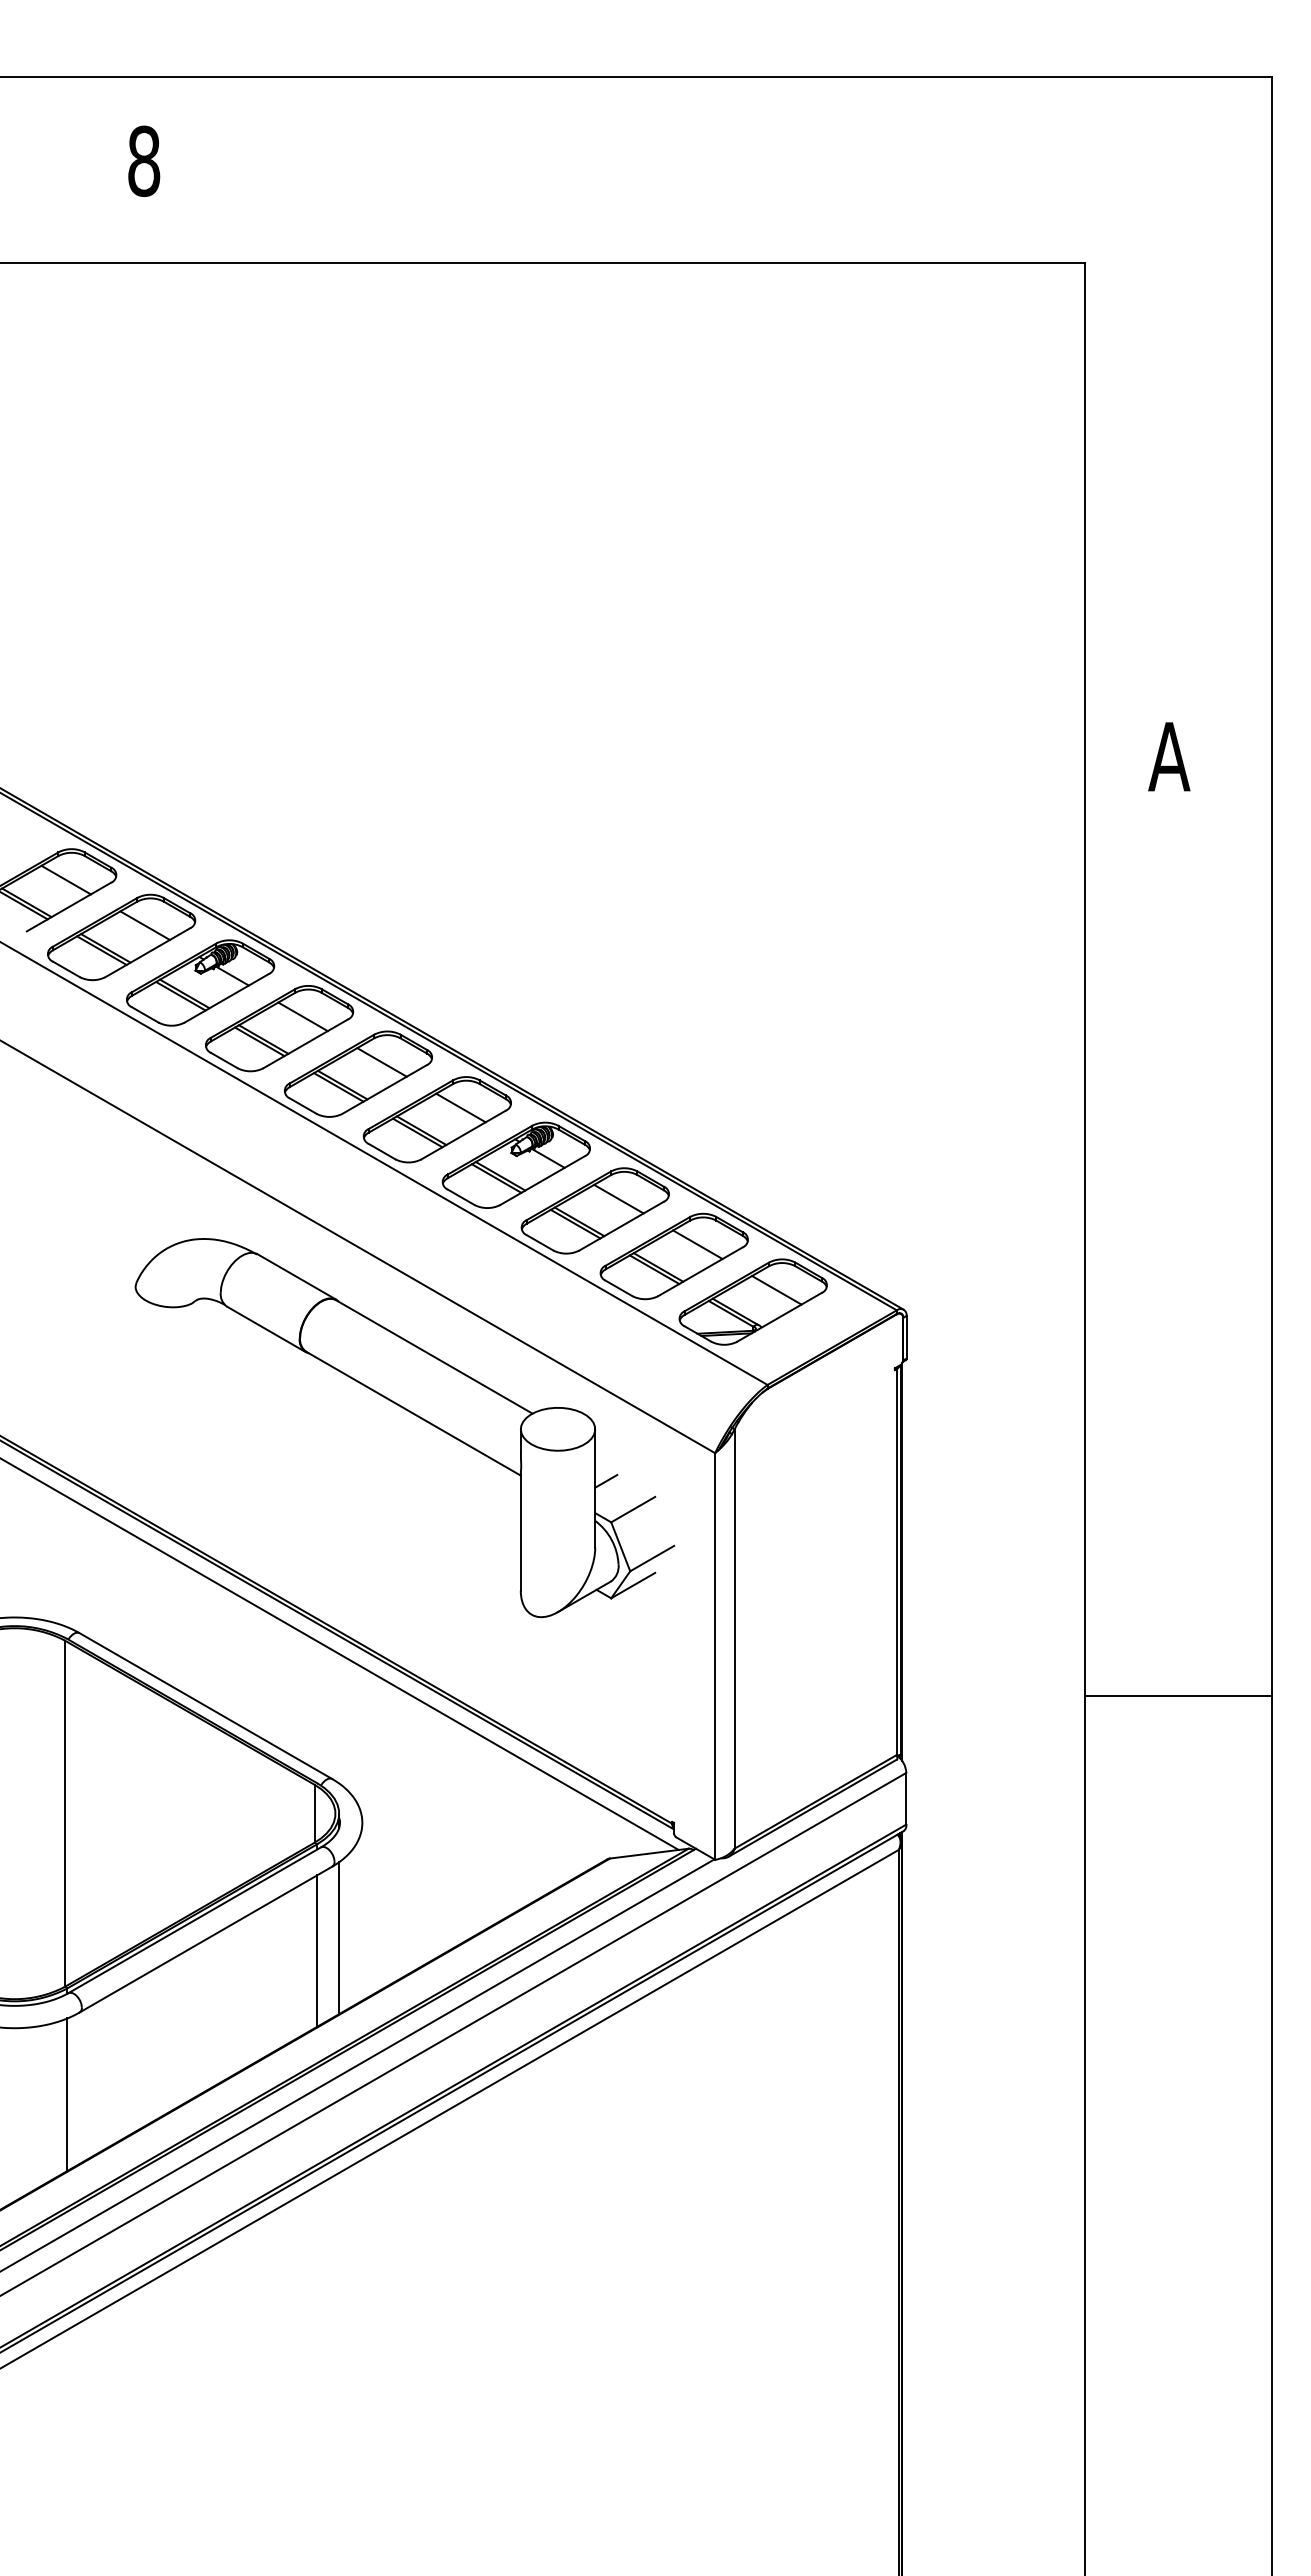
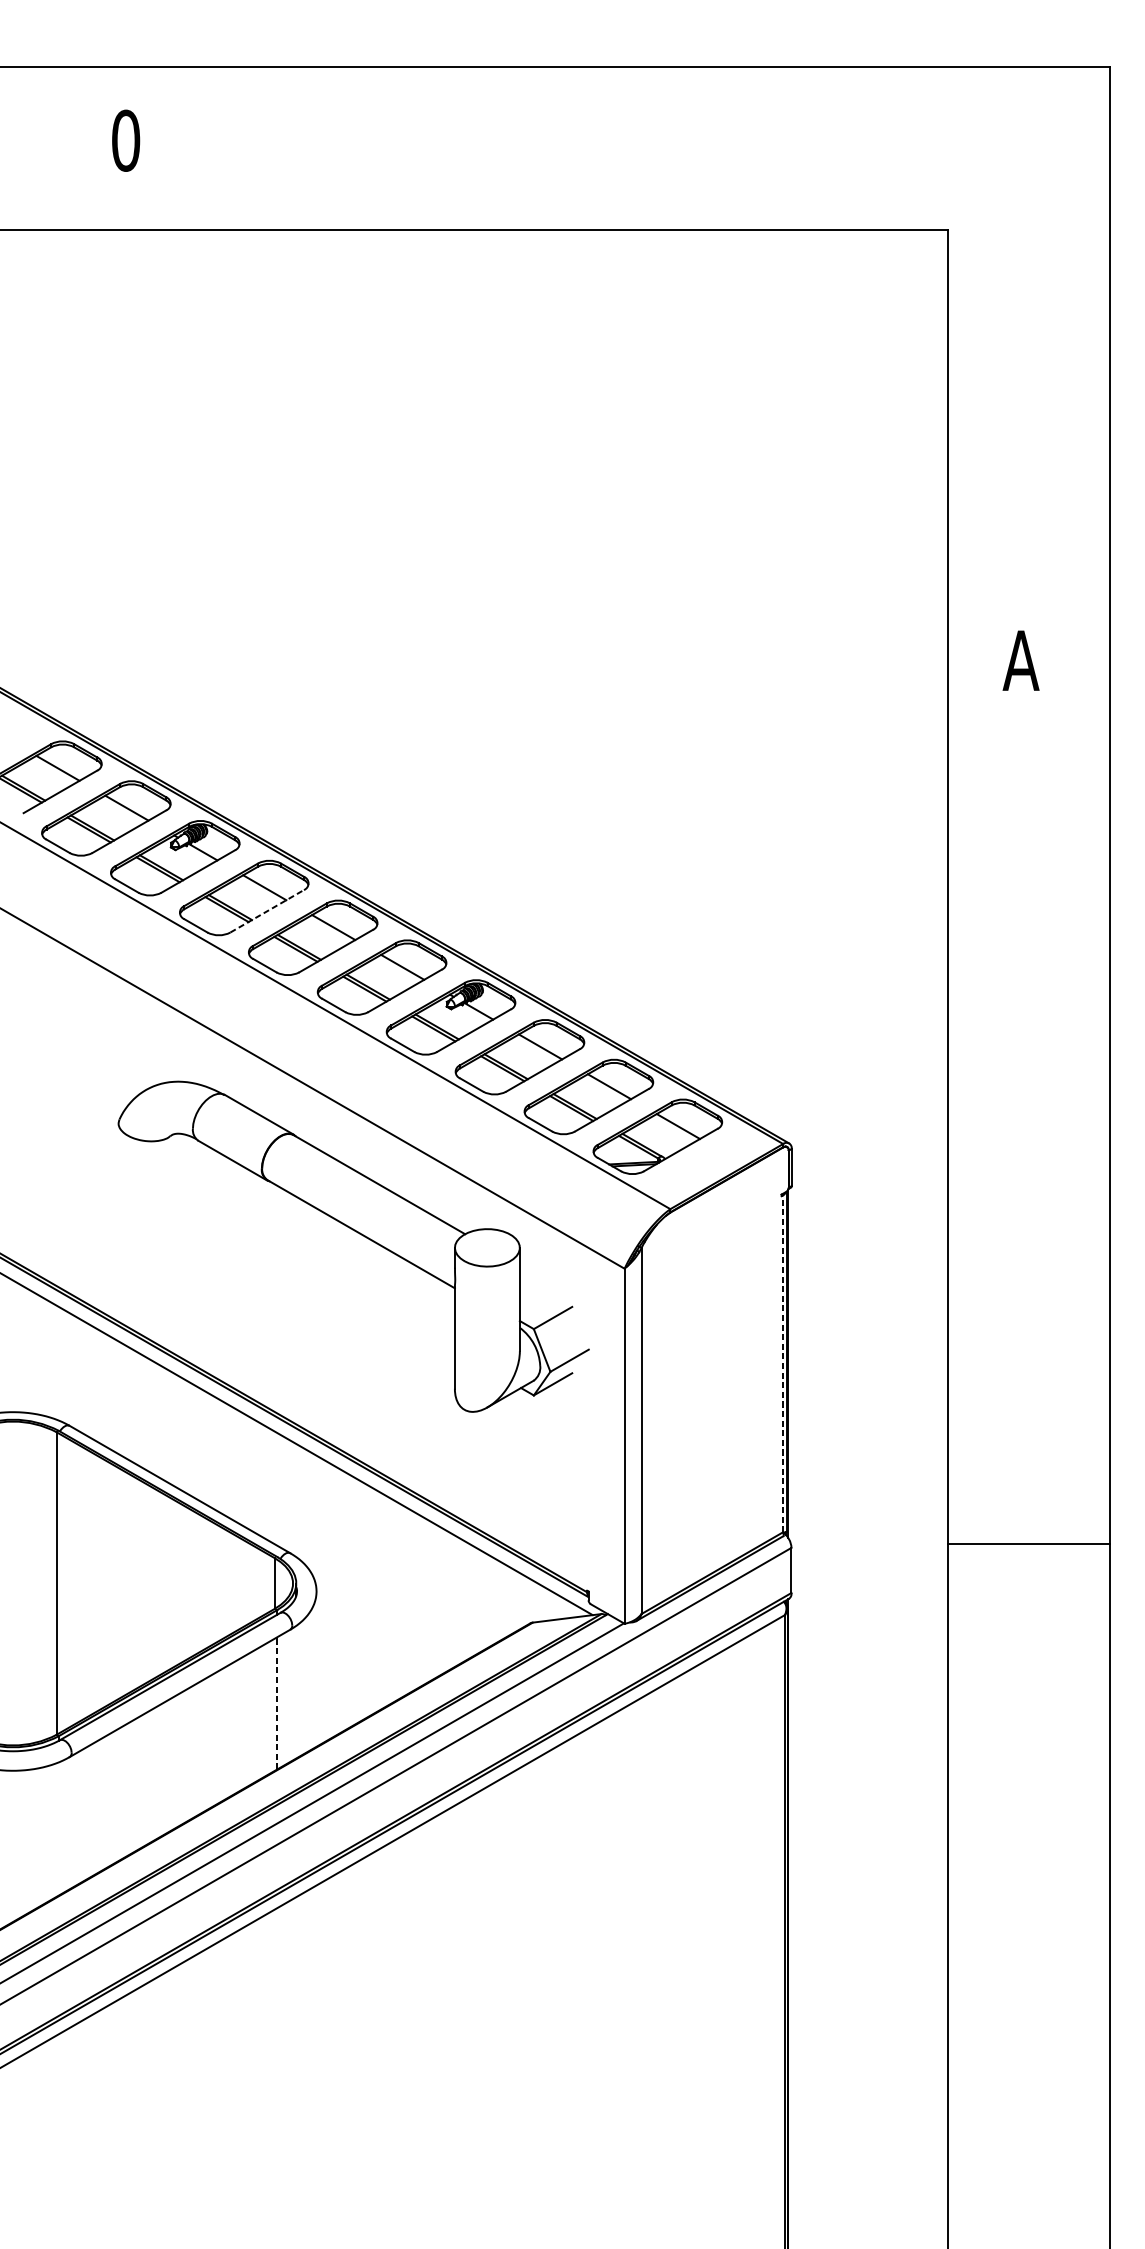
text: (144, 161) -> (126, 140), 8 -> 0
line: (305, 1043) -> (266, 911), solid -> dashed
line: (606, 1481) -> (529, 1293), removed
line: (896, 1562) -> (782, 1364), solid -> dashed
line: (1178, 1696) -> (1029, 1544), moved
line: (339, 1938) -> (296, 1692), removed
line: (317, 1950) -> (277, 1702), solid -> dashed
line: (67, 2094) -> (59, 1828), removed

